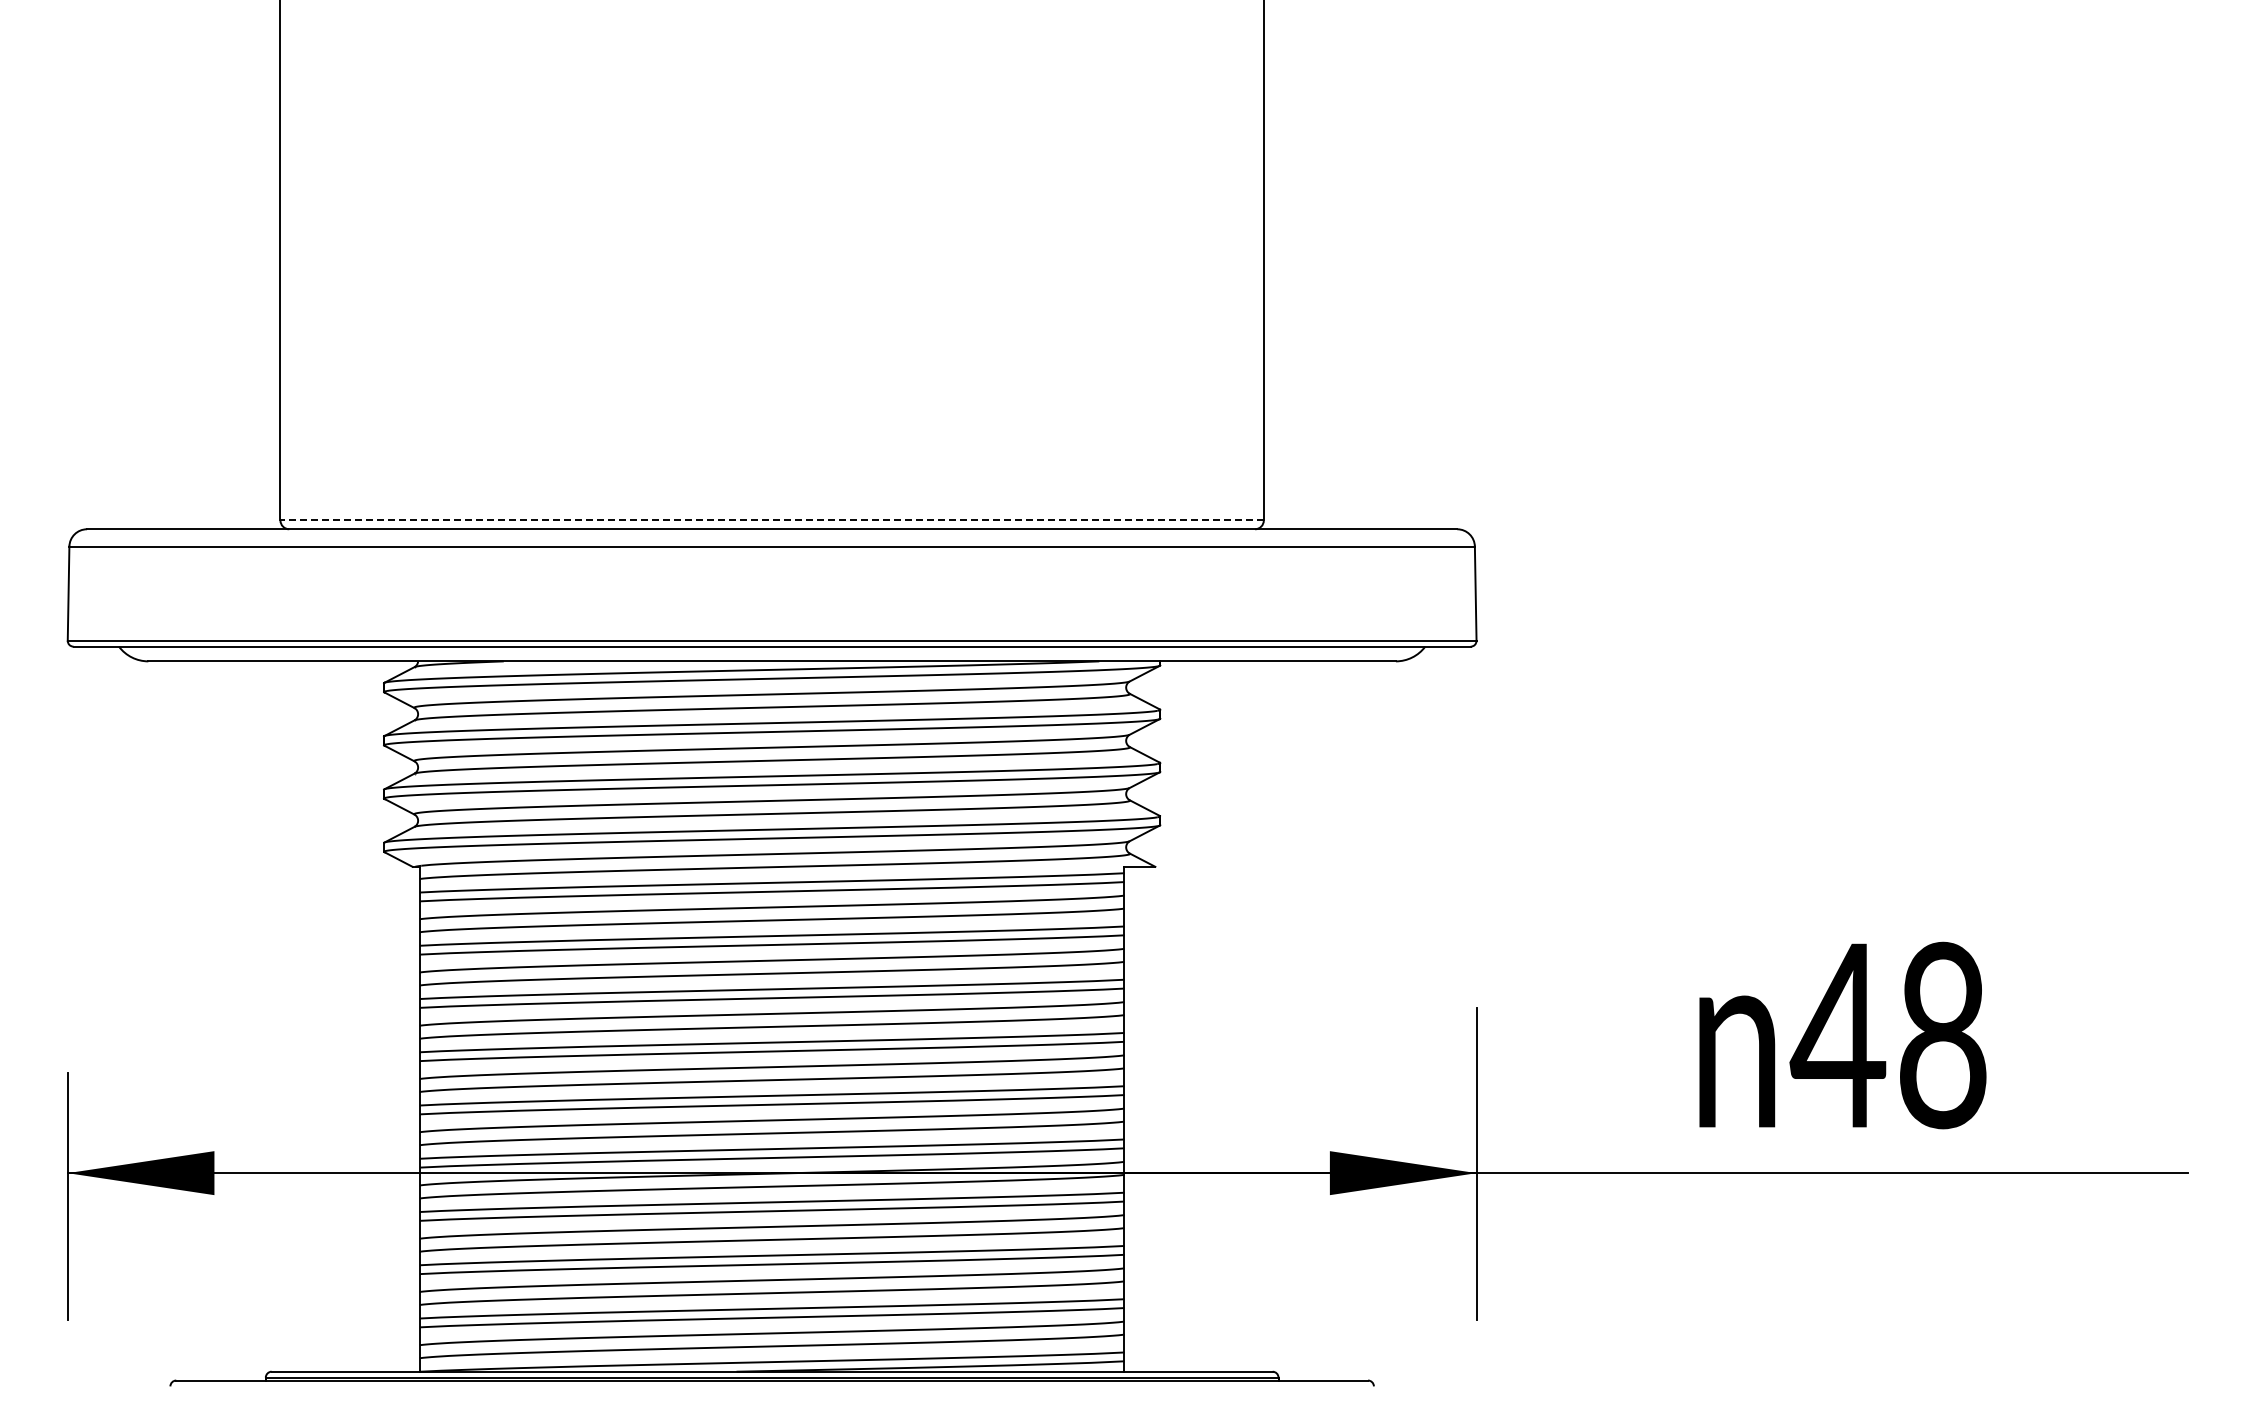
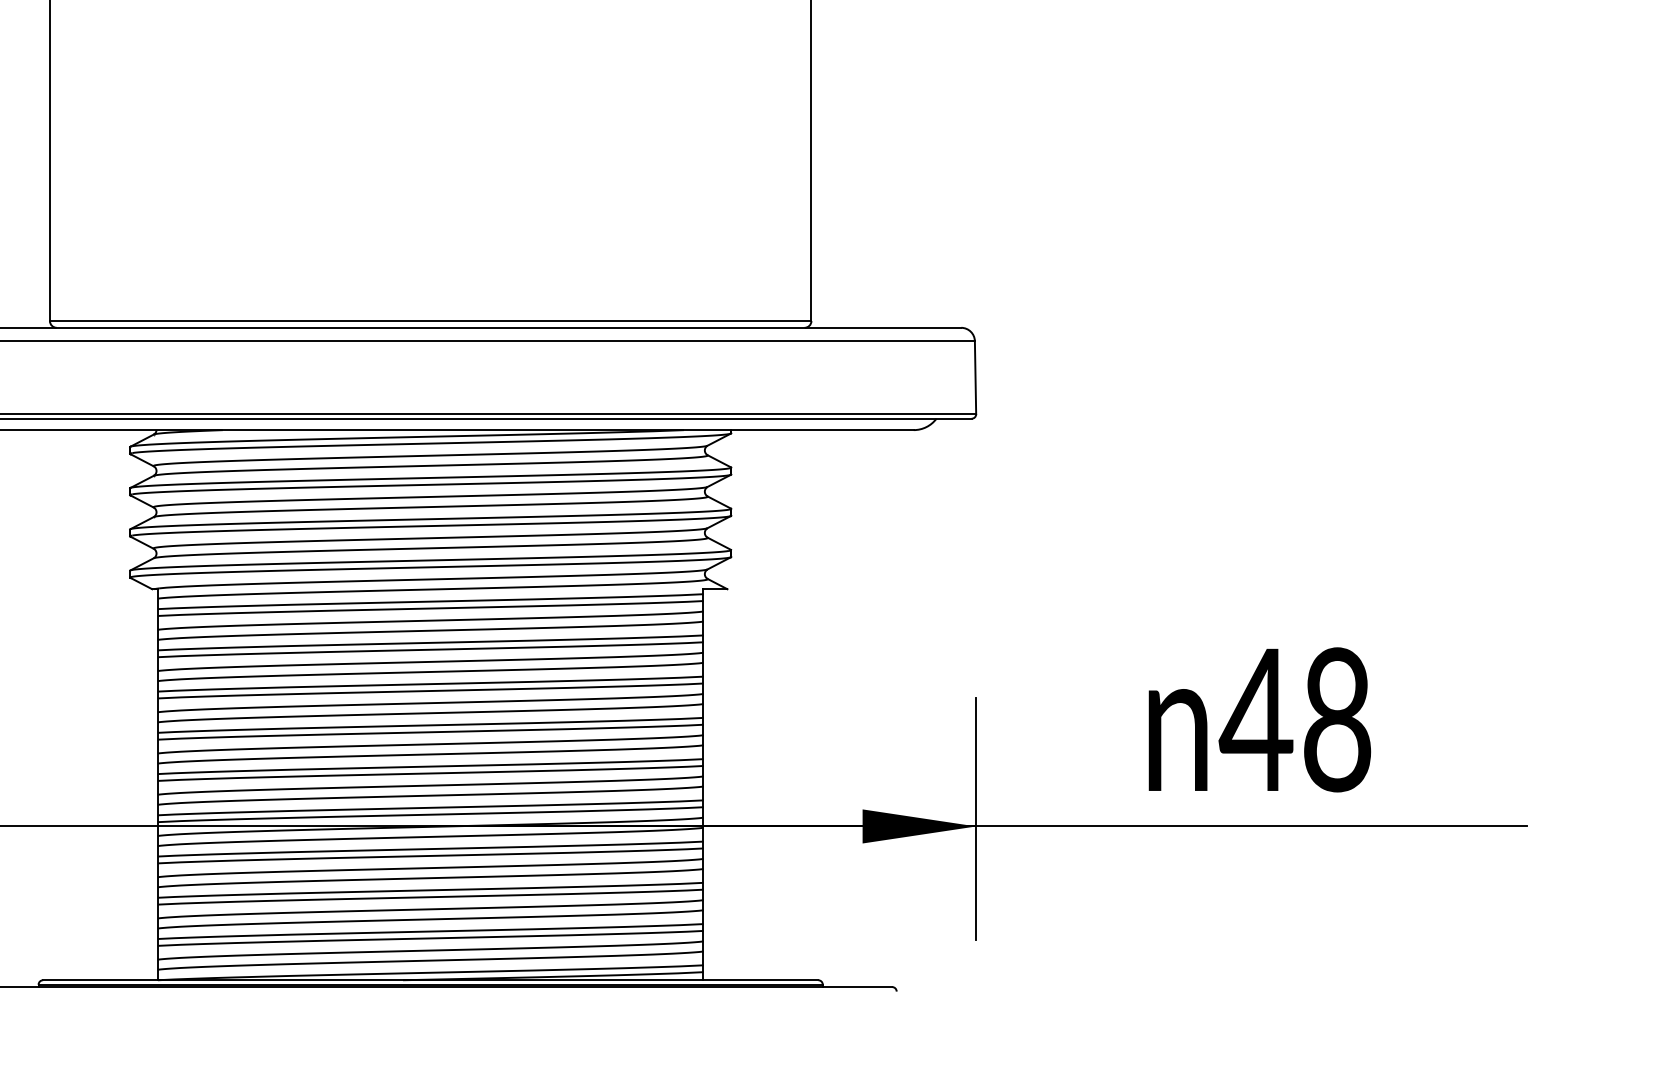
line: (772, 520) -> (430, 321), dashed -> solid

